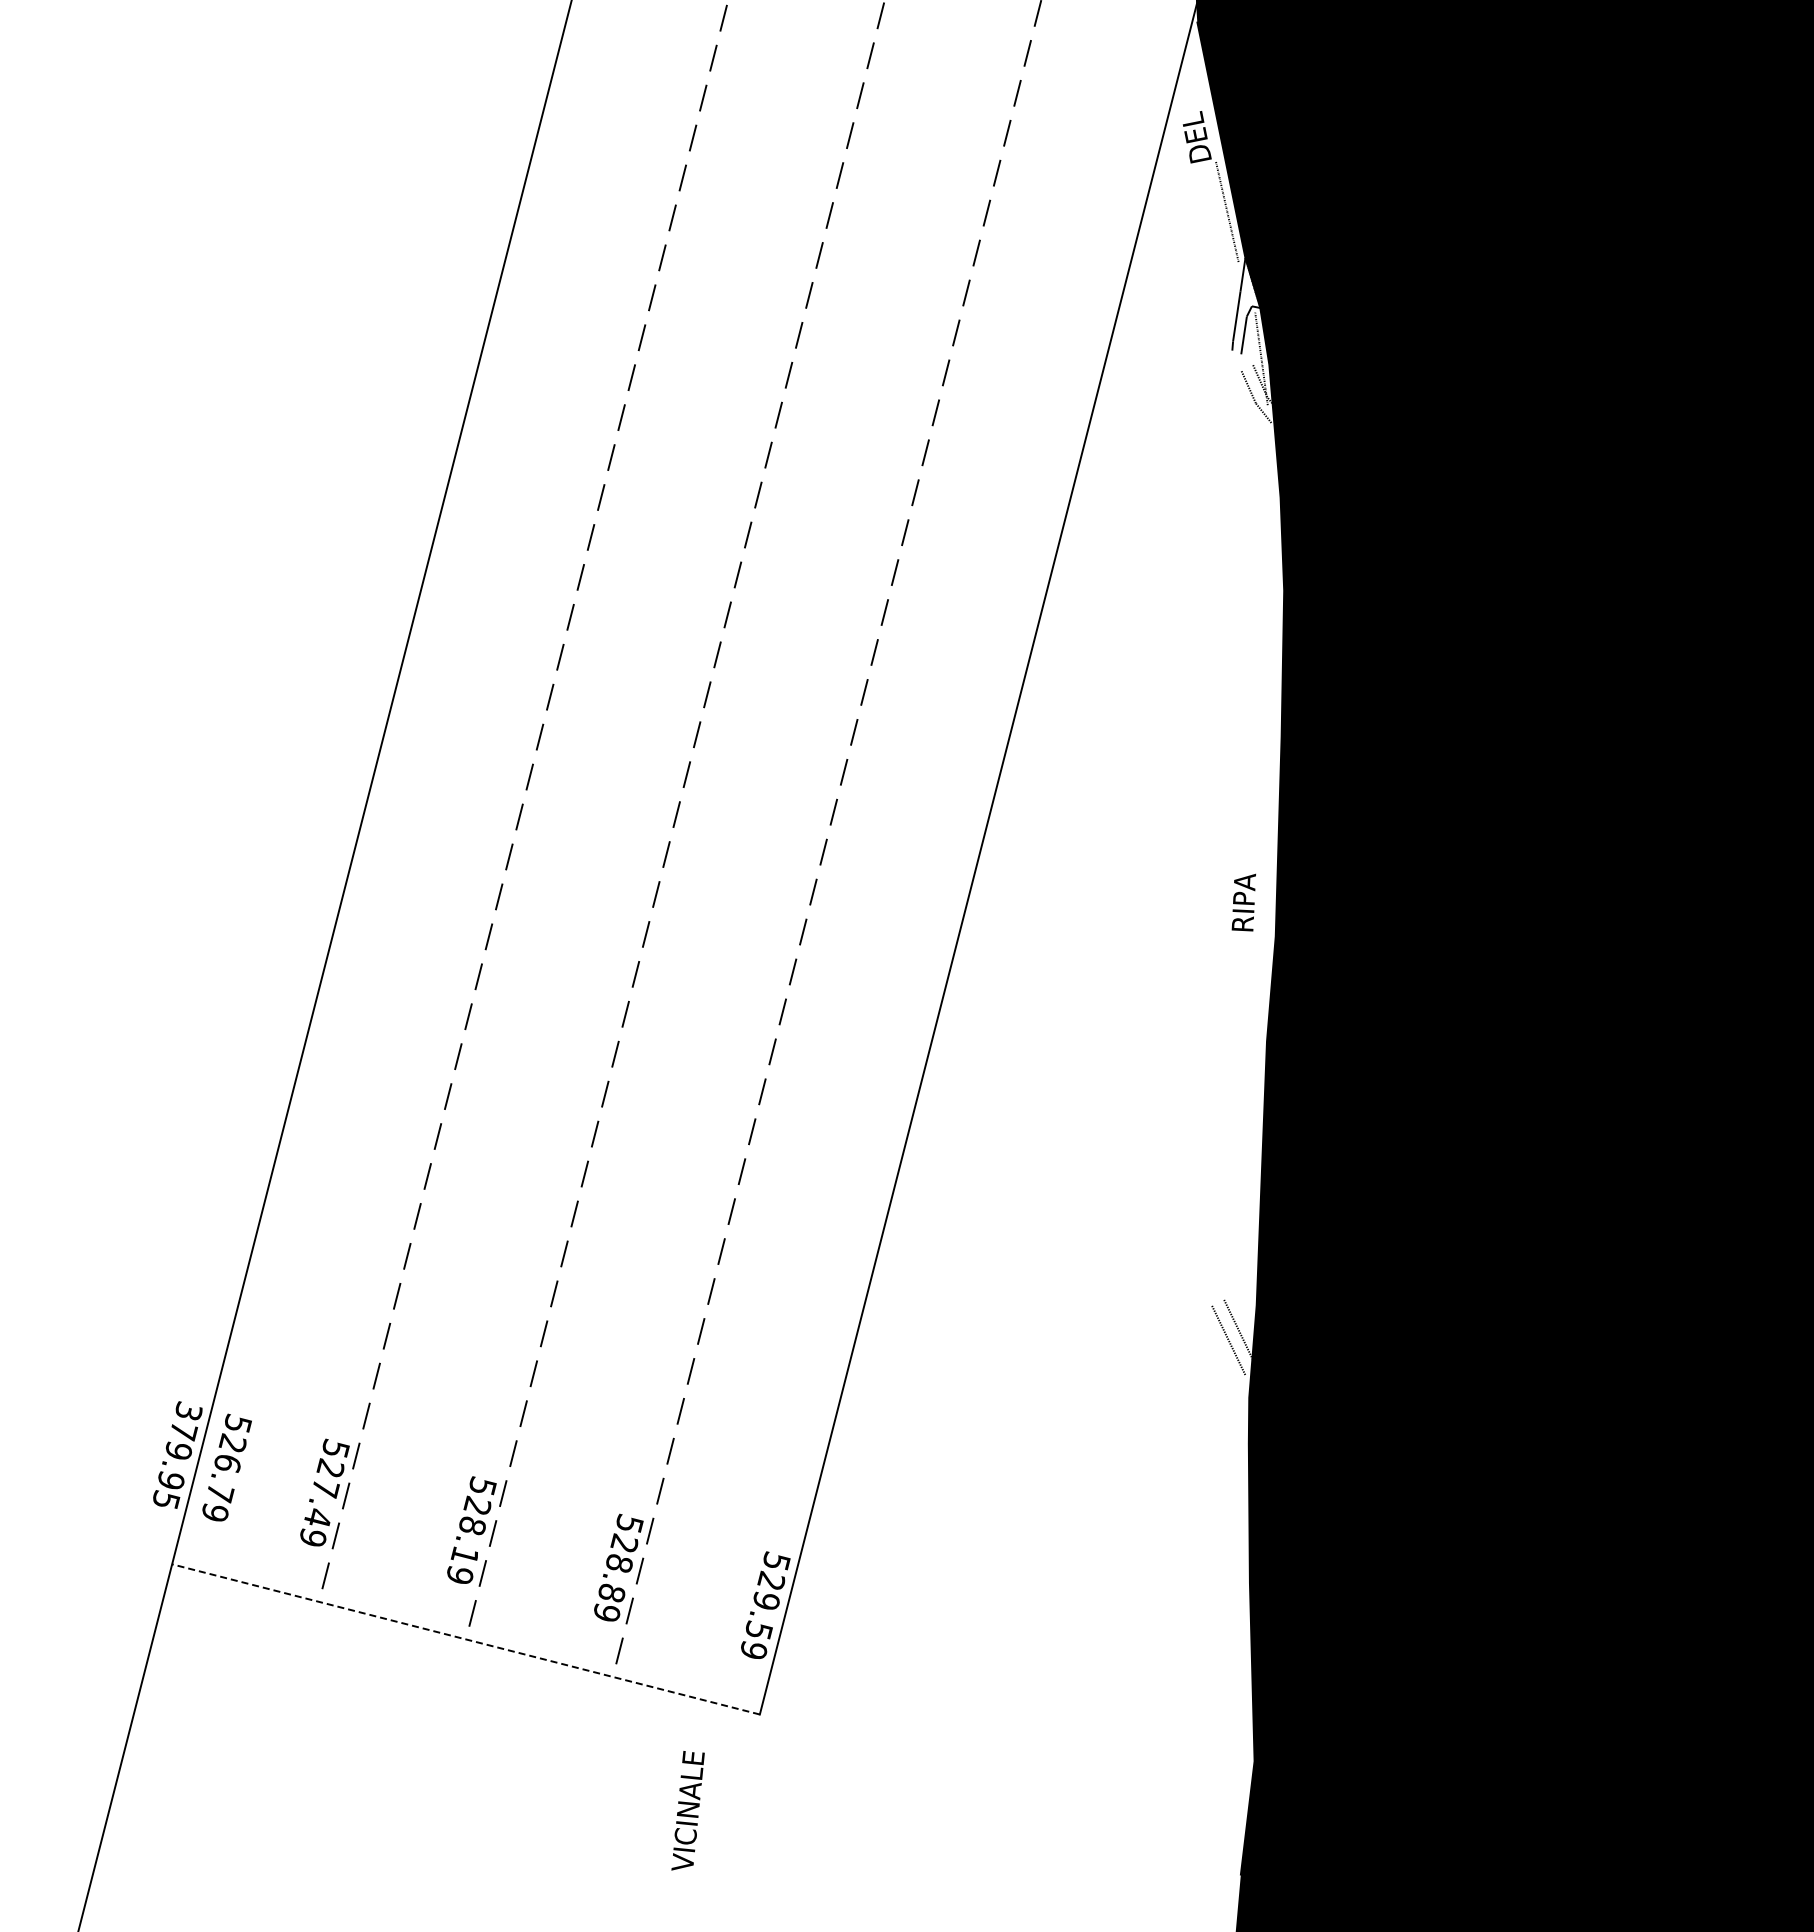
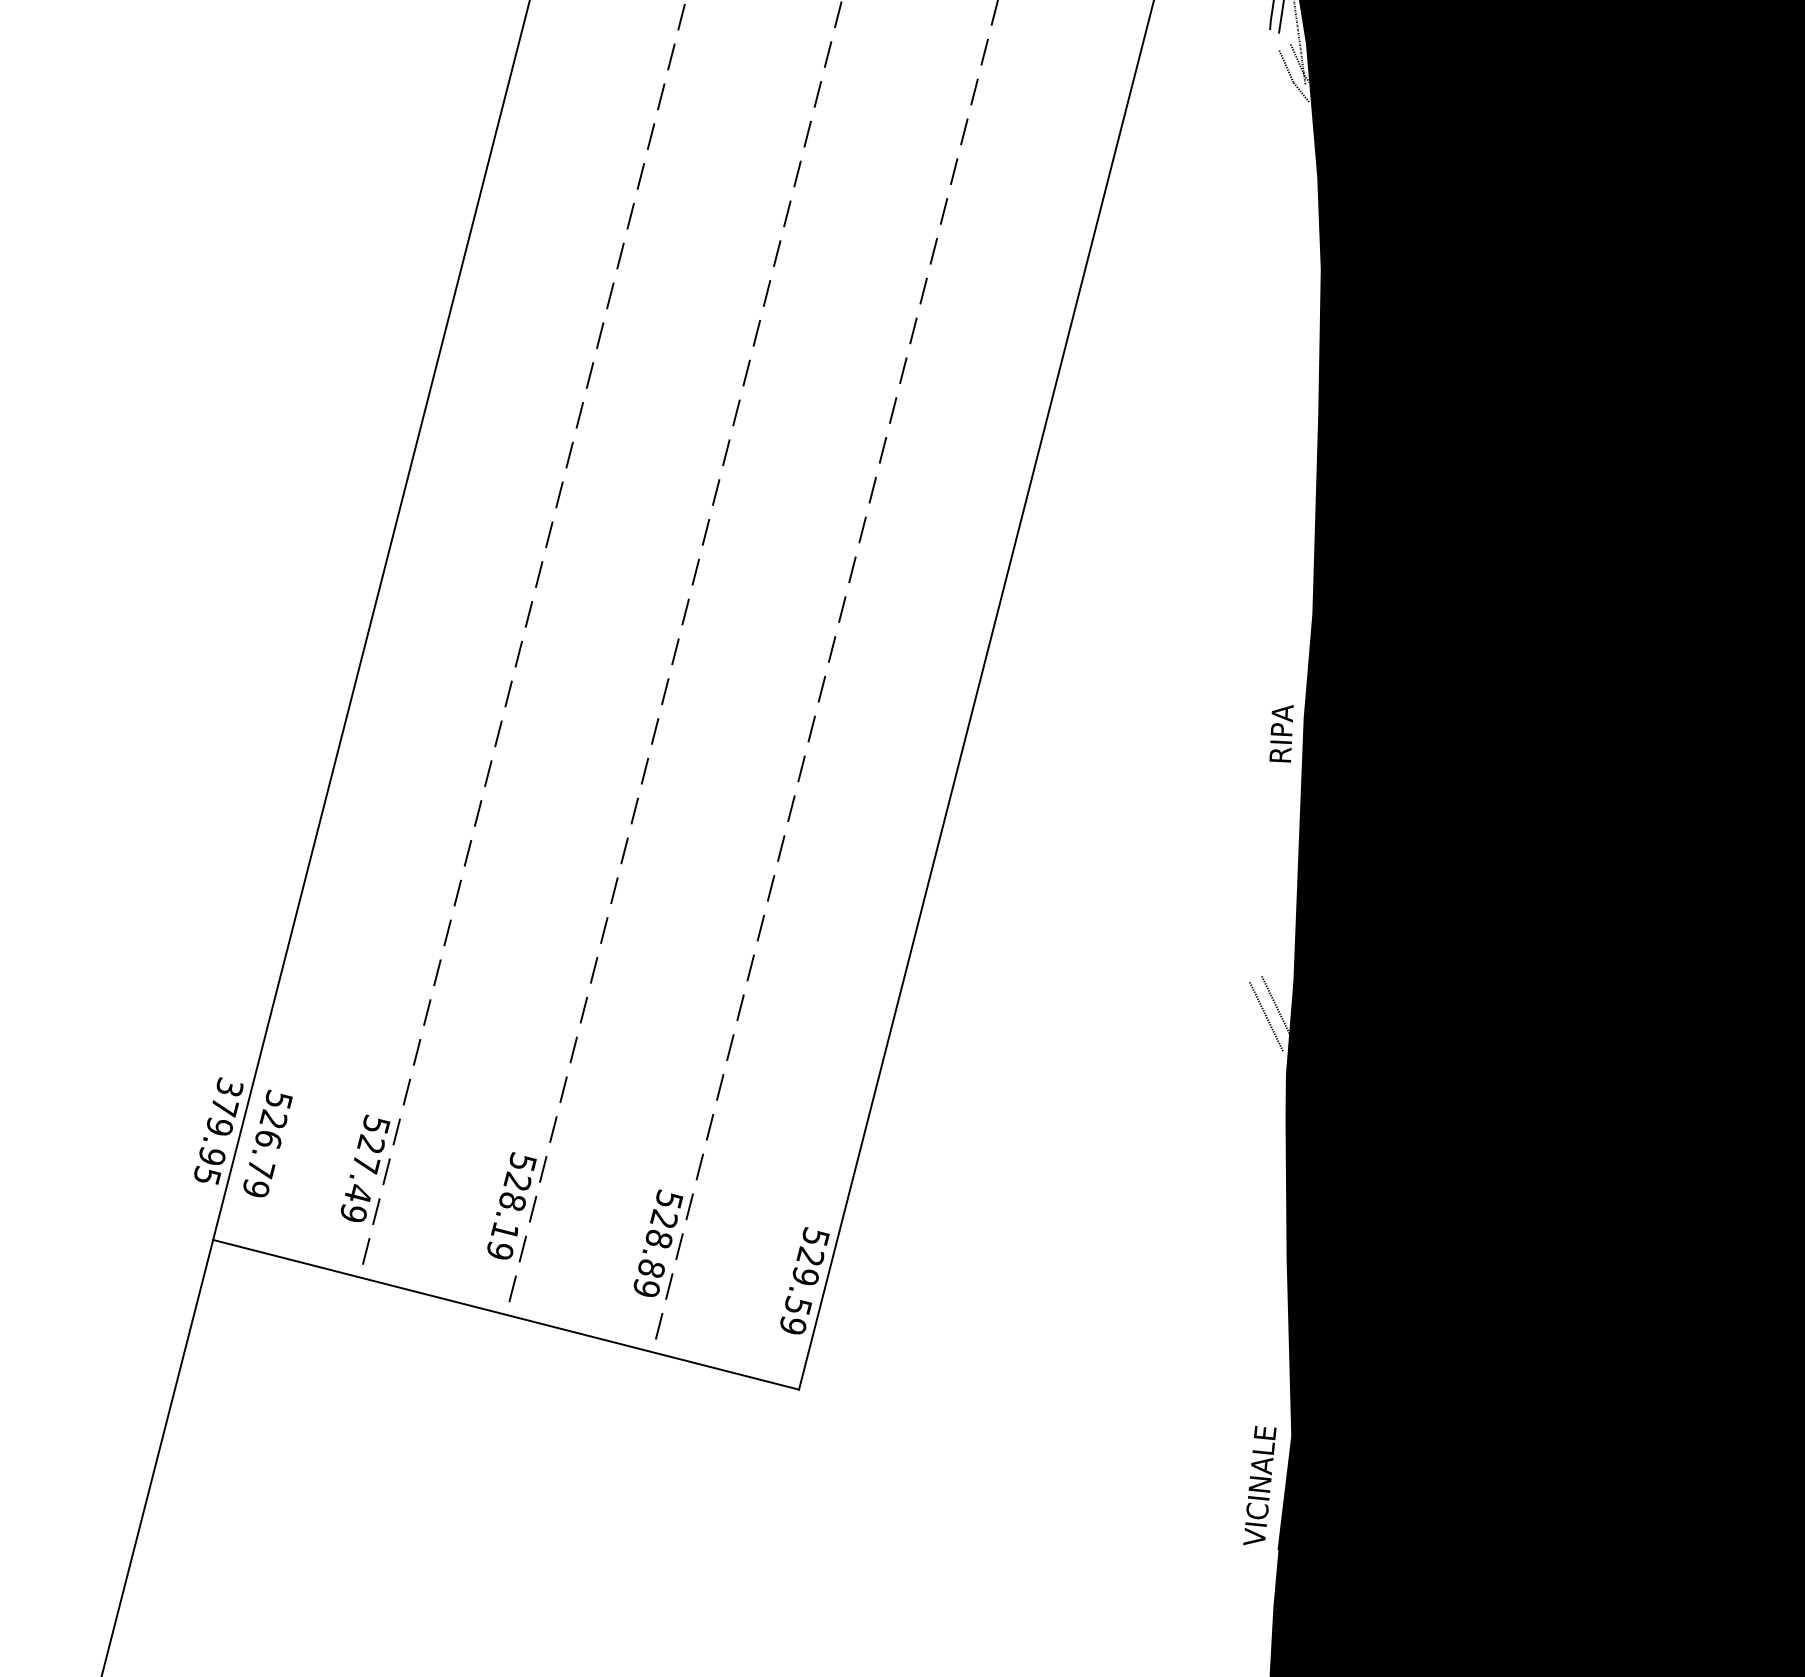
text: (1243, 902) -> (1281, 733), moved
line: (465, 1639) -> (505, 1314), dashed -> solid
text: (687, 1810) -> (1259, 1485), moved

